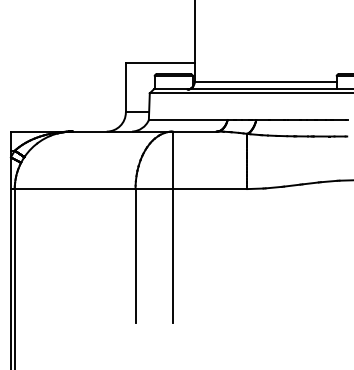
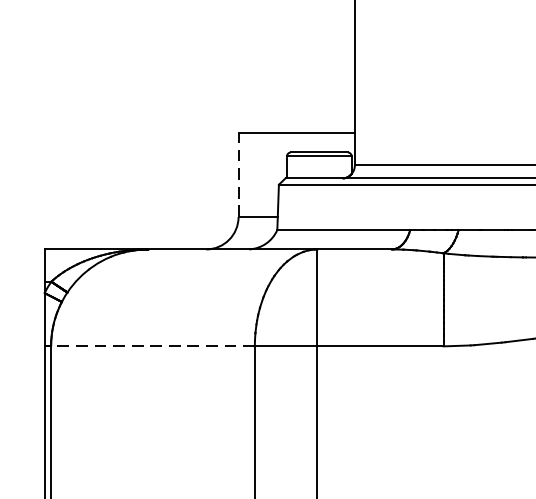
line: (125, 87) -> (237, 175), solid -> dashed
line: (74, 189) -> (151, 347), solid -> dashed

